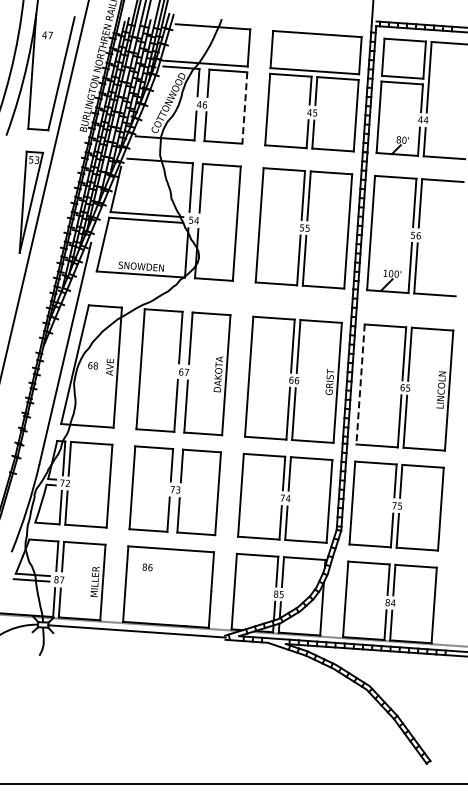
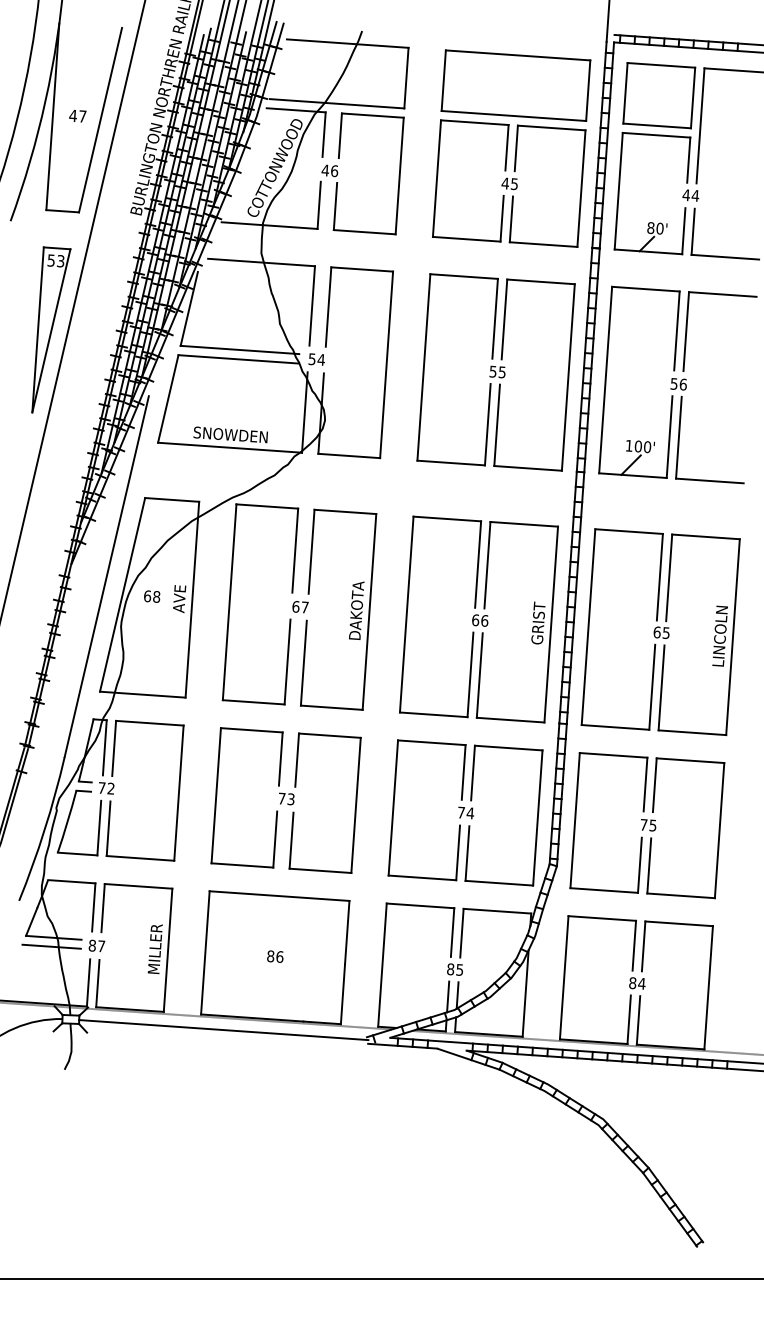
text: (47, 35) -> (77, 116), moved
line: (244, 107) -> (399, 175), dashed -> solid
line: (360, 384) -> (588, 627), dashed -> solid
text: (147, 567) -> (275, 956), moved

